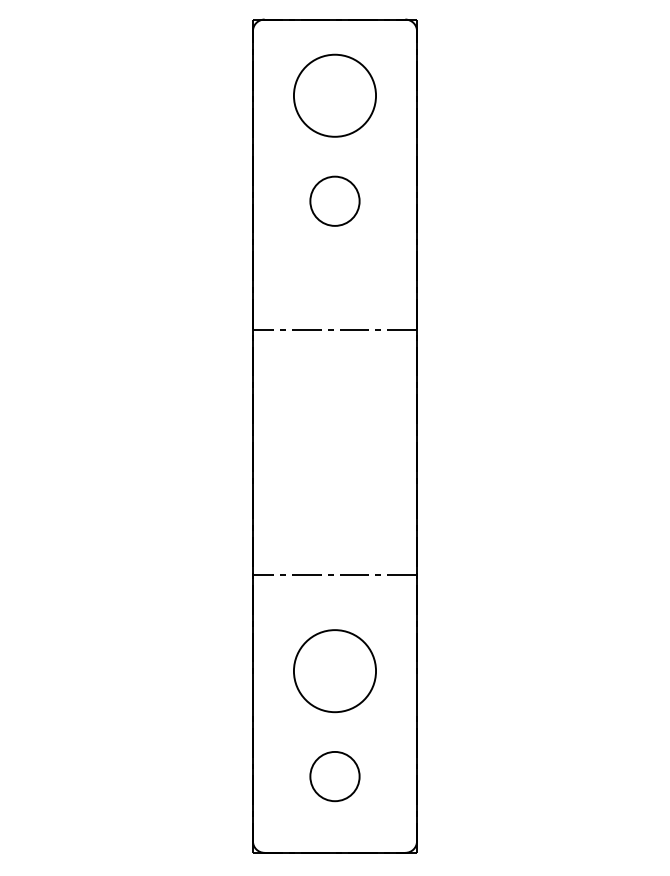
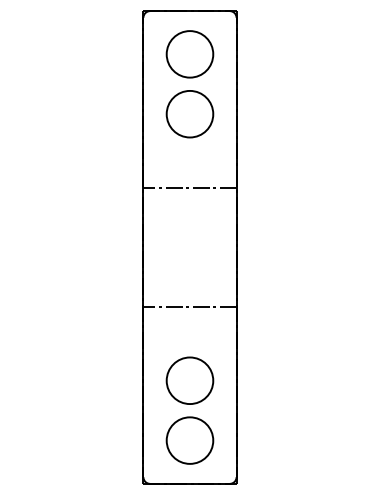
circle: (334, 200) -> (189, 113), size x1.67
line: (334, 575) -> (189, 307), moved
circle: (334, 776) -> (189, 440), size x1.67

